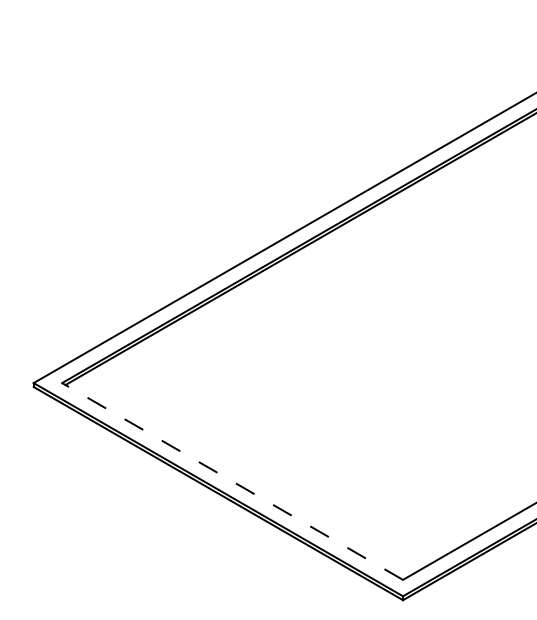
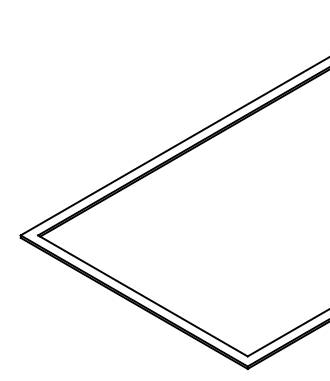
line: (231, 480) -> (142, 295), dashed -> solid

